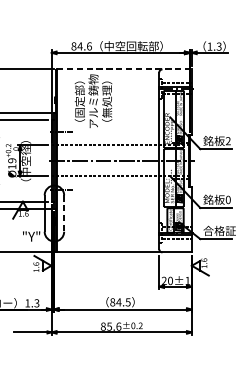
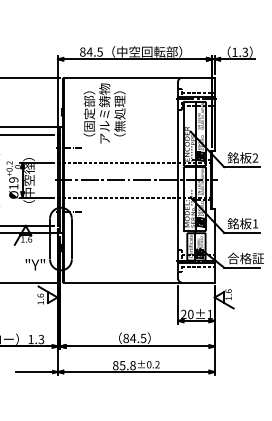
text: (88, 45) -> (99, 51), 84.6 -> 84.5
line: (124, 69) -> (139, 77), dashed -> solid
text: (228, 199) -> (255, 223), 0 -> 1
line: (63, 213) -> (71, 239), dashed -> solid
text: (118, 326) -> (132, 365), 85.6 -> 85.8

